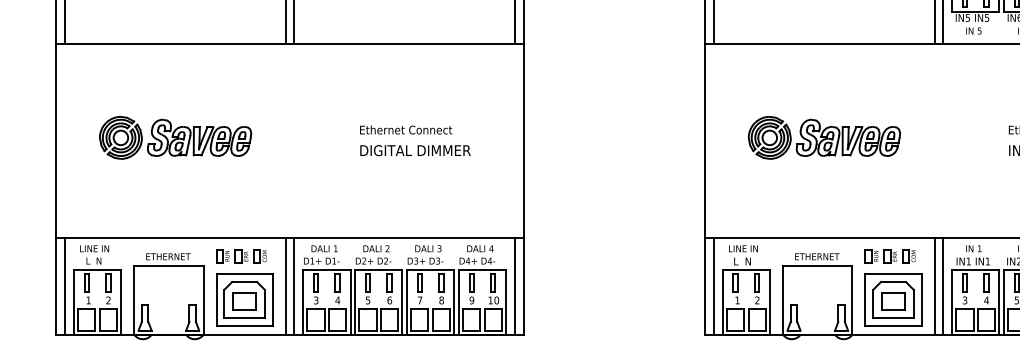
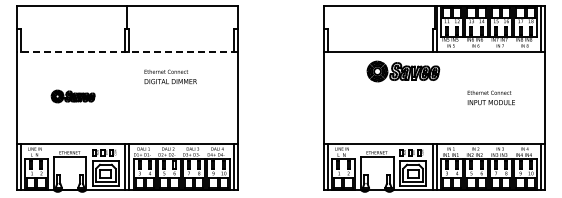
line: (290, 42) -> (127, 51), solid -> dashed
part: (174, 137) -> (72, 96), size x0.6
part: (824, 137) -> (403, 71), moved
text: (414, 139) -> (170, 76), moved

